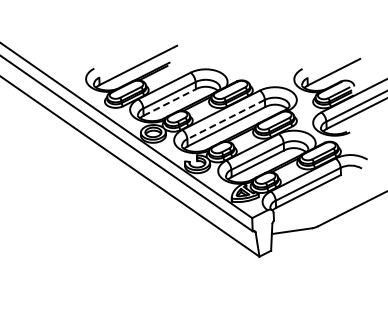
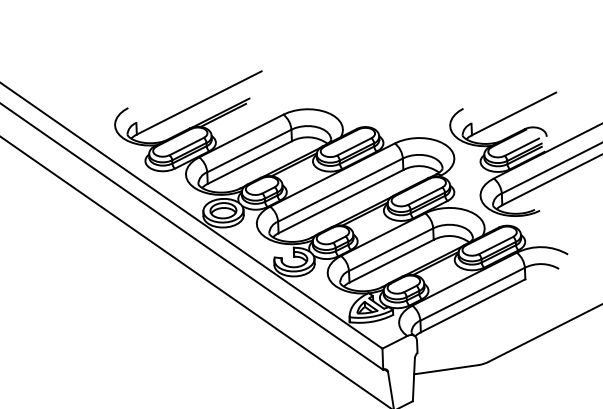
line: (170, 102) -> (250, 162), dashed -> solid
line: (225, 119) -> (339, 189), dashed -> solid

